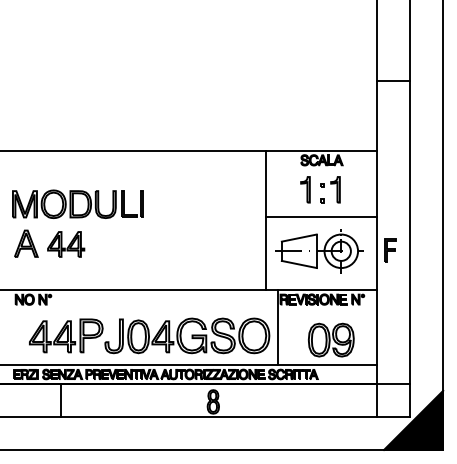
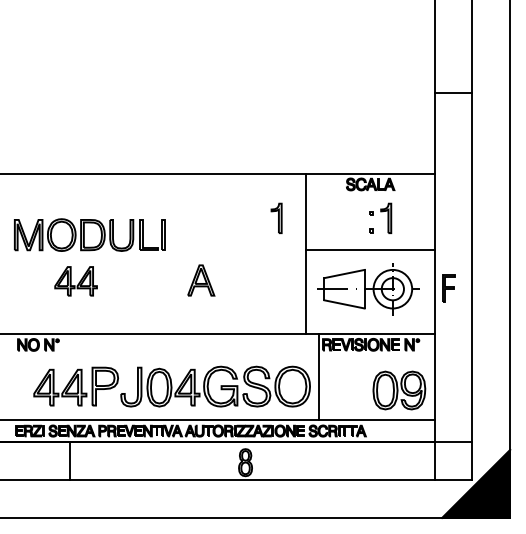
part: (305, 189) -> (276, 217), moved
part: (26, 243) -> (201, 280), moved
part: (331, 340) -> (399, 390), moved

